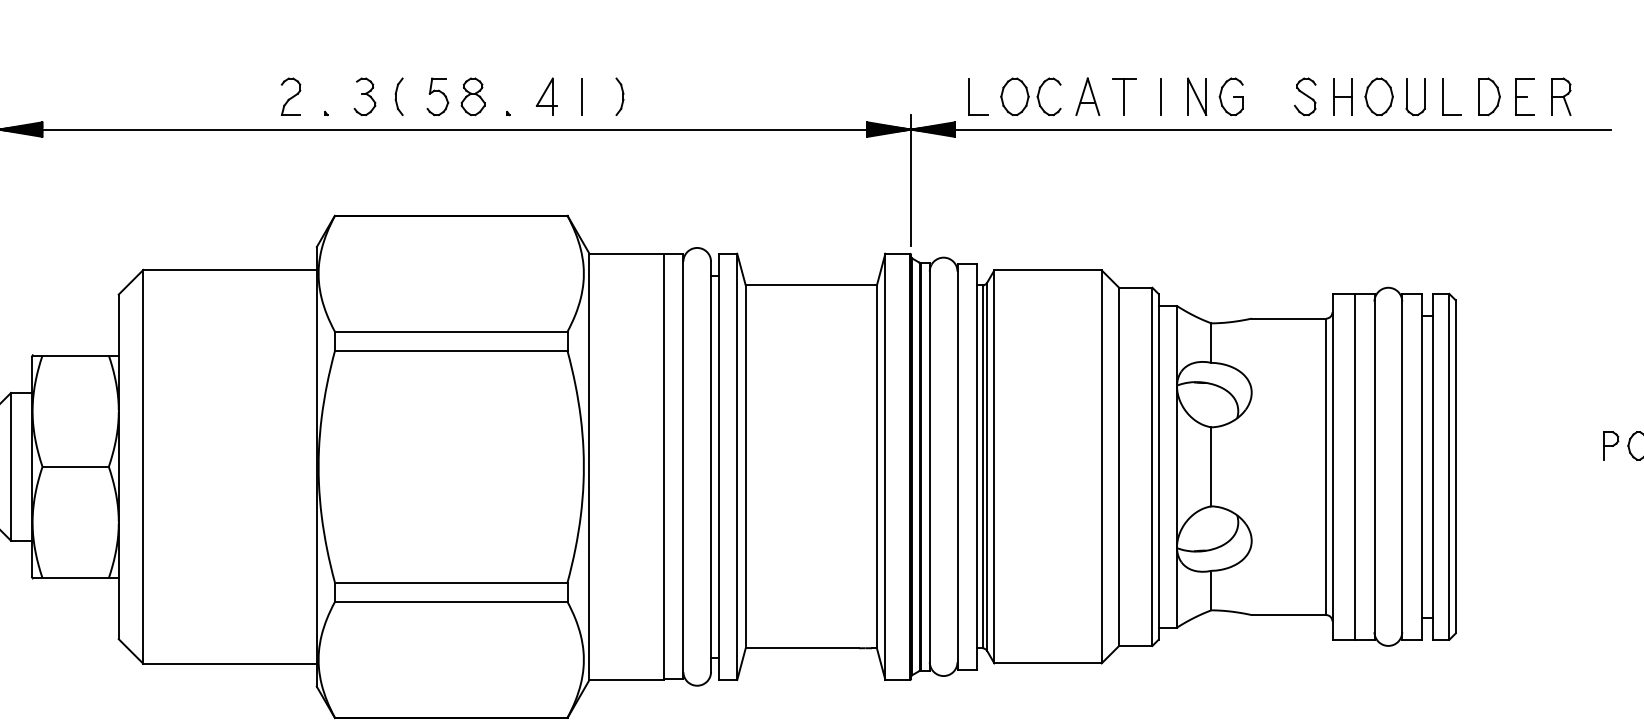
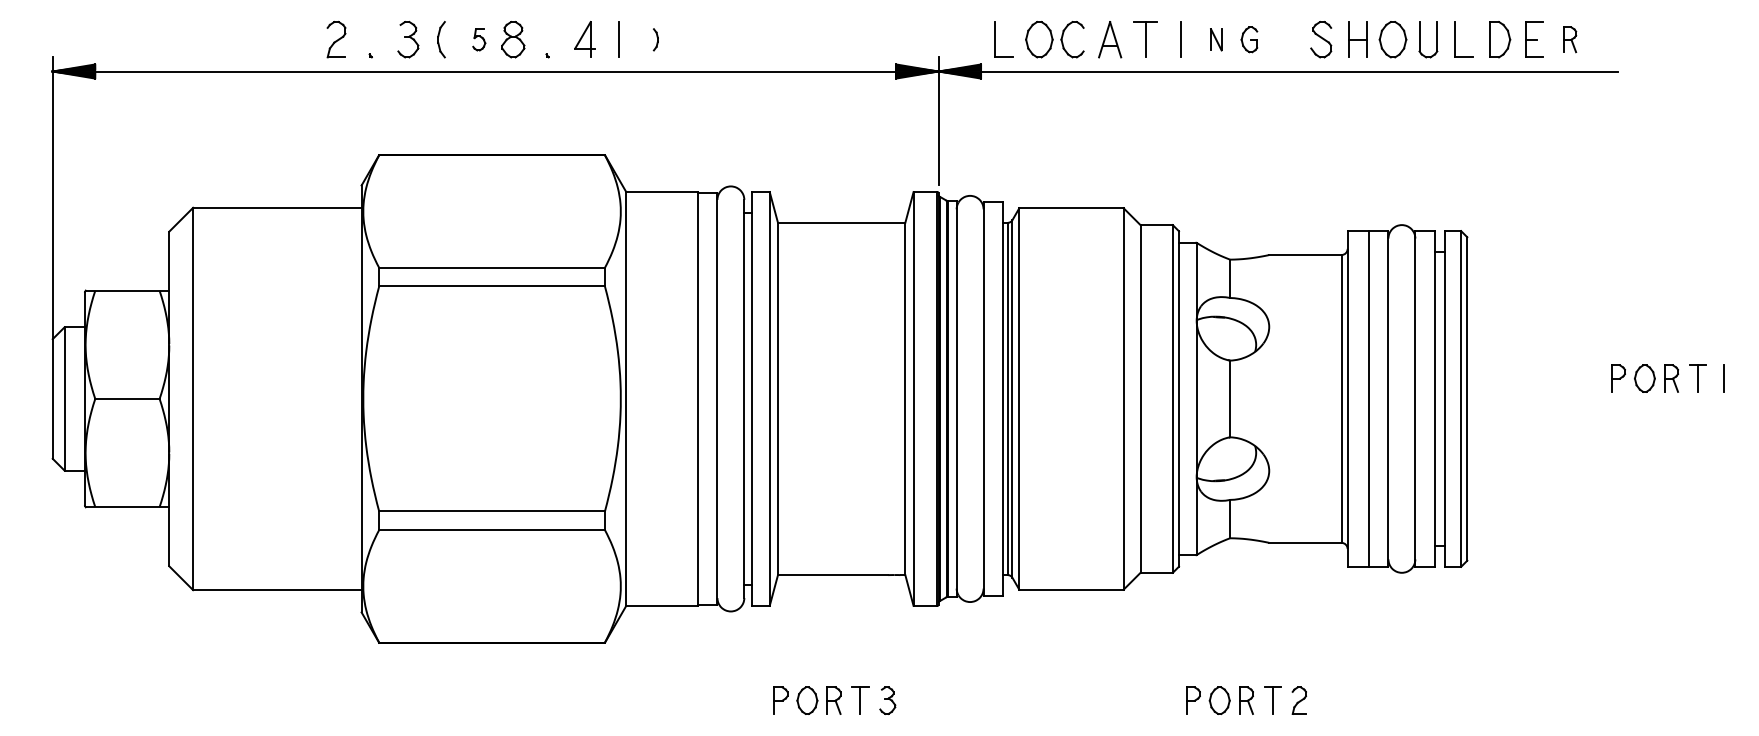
part: (438, 96) -> (479, 39), size x0.6
part: (619, 96) -> (655, 39), size x0.6
part: (1197, 96) -> (1216, 39), size x0.6
part: (1231, 96) -> (1249, 39), size x0.7
part: (1560, 96) -> (1569, 39), size x0.7

